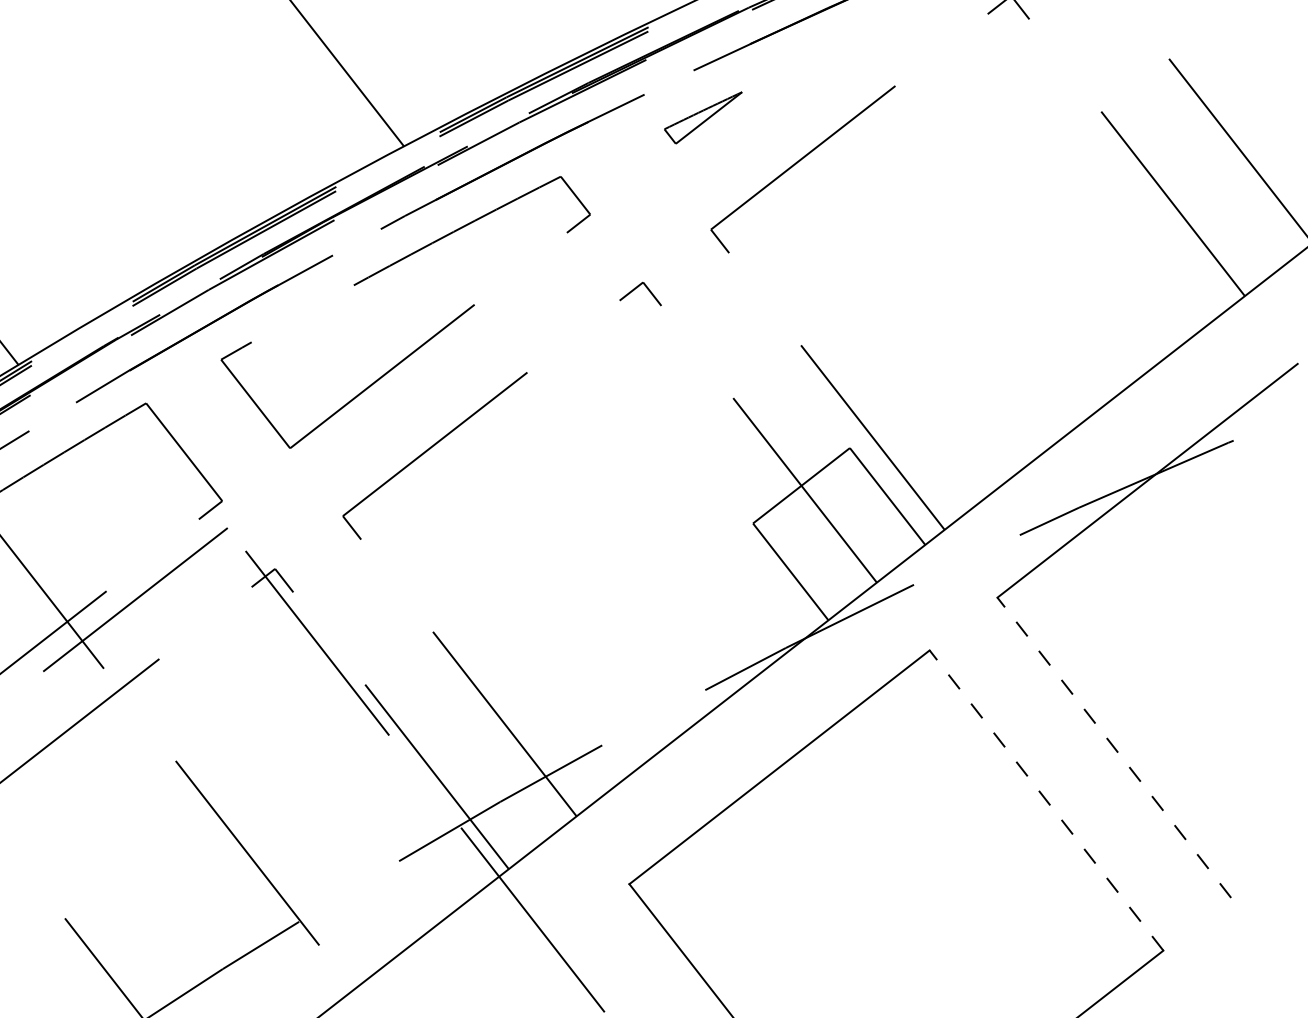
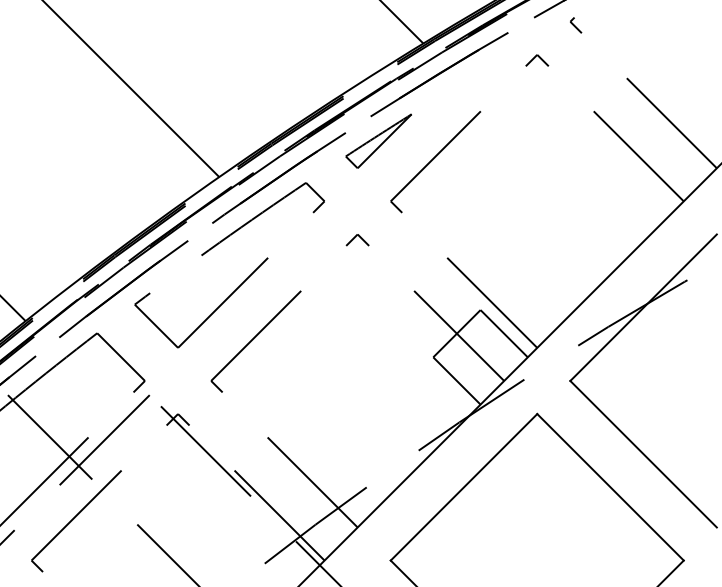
part: (702, 115) -> (378, 140), size x1.67
line: (1114, 748) -> (643, 454), dashed -> solid
line: (1046, 800) -> (610, 487), dashed -> solid

